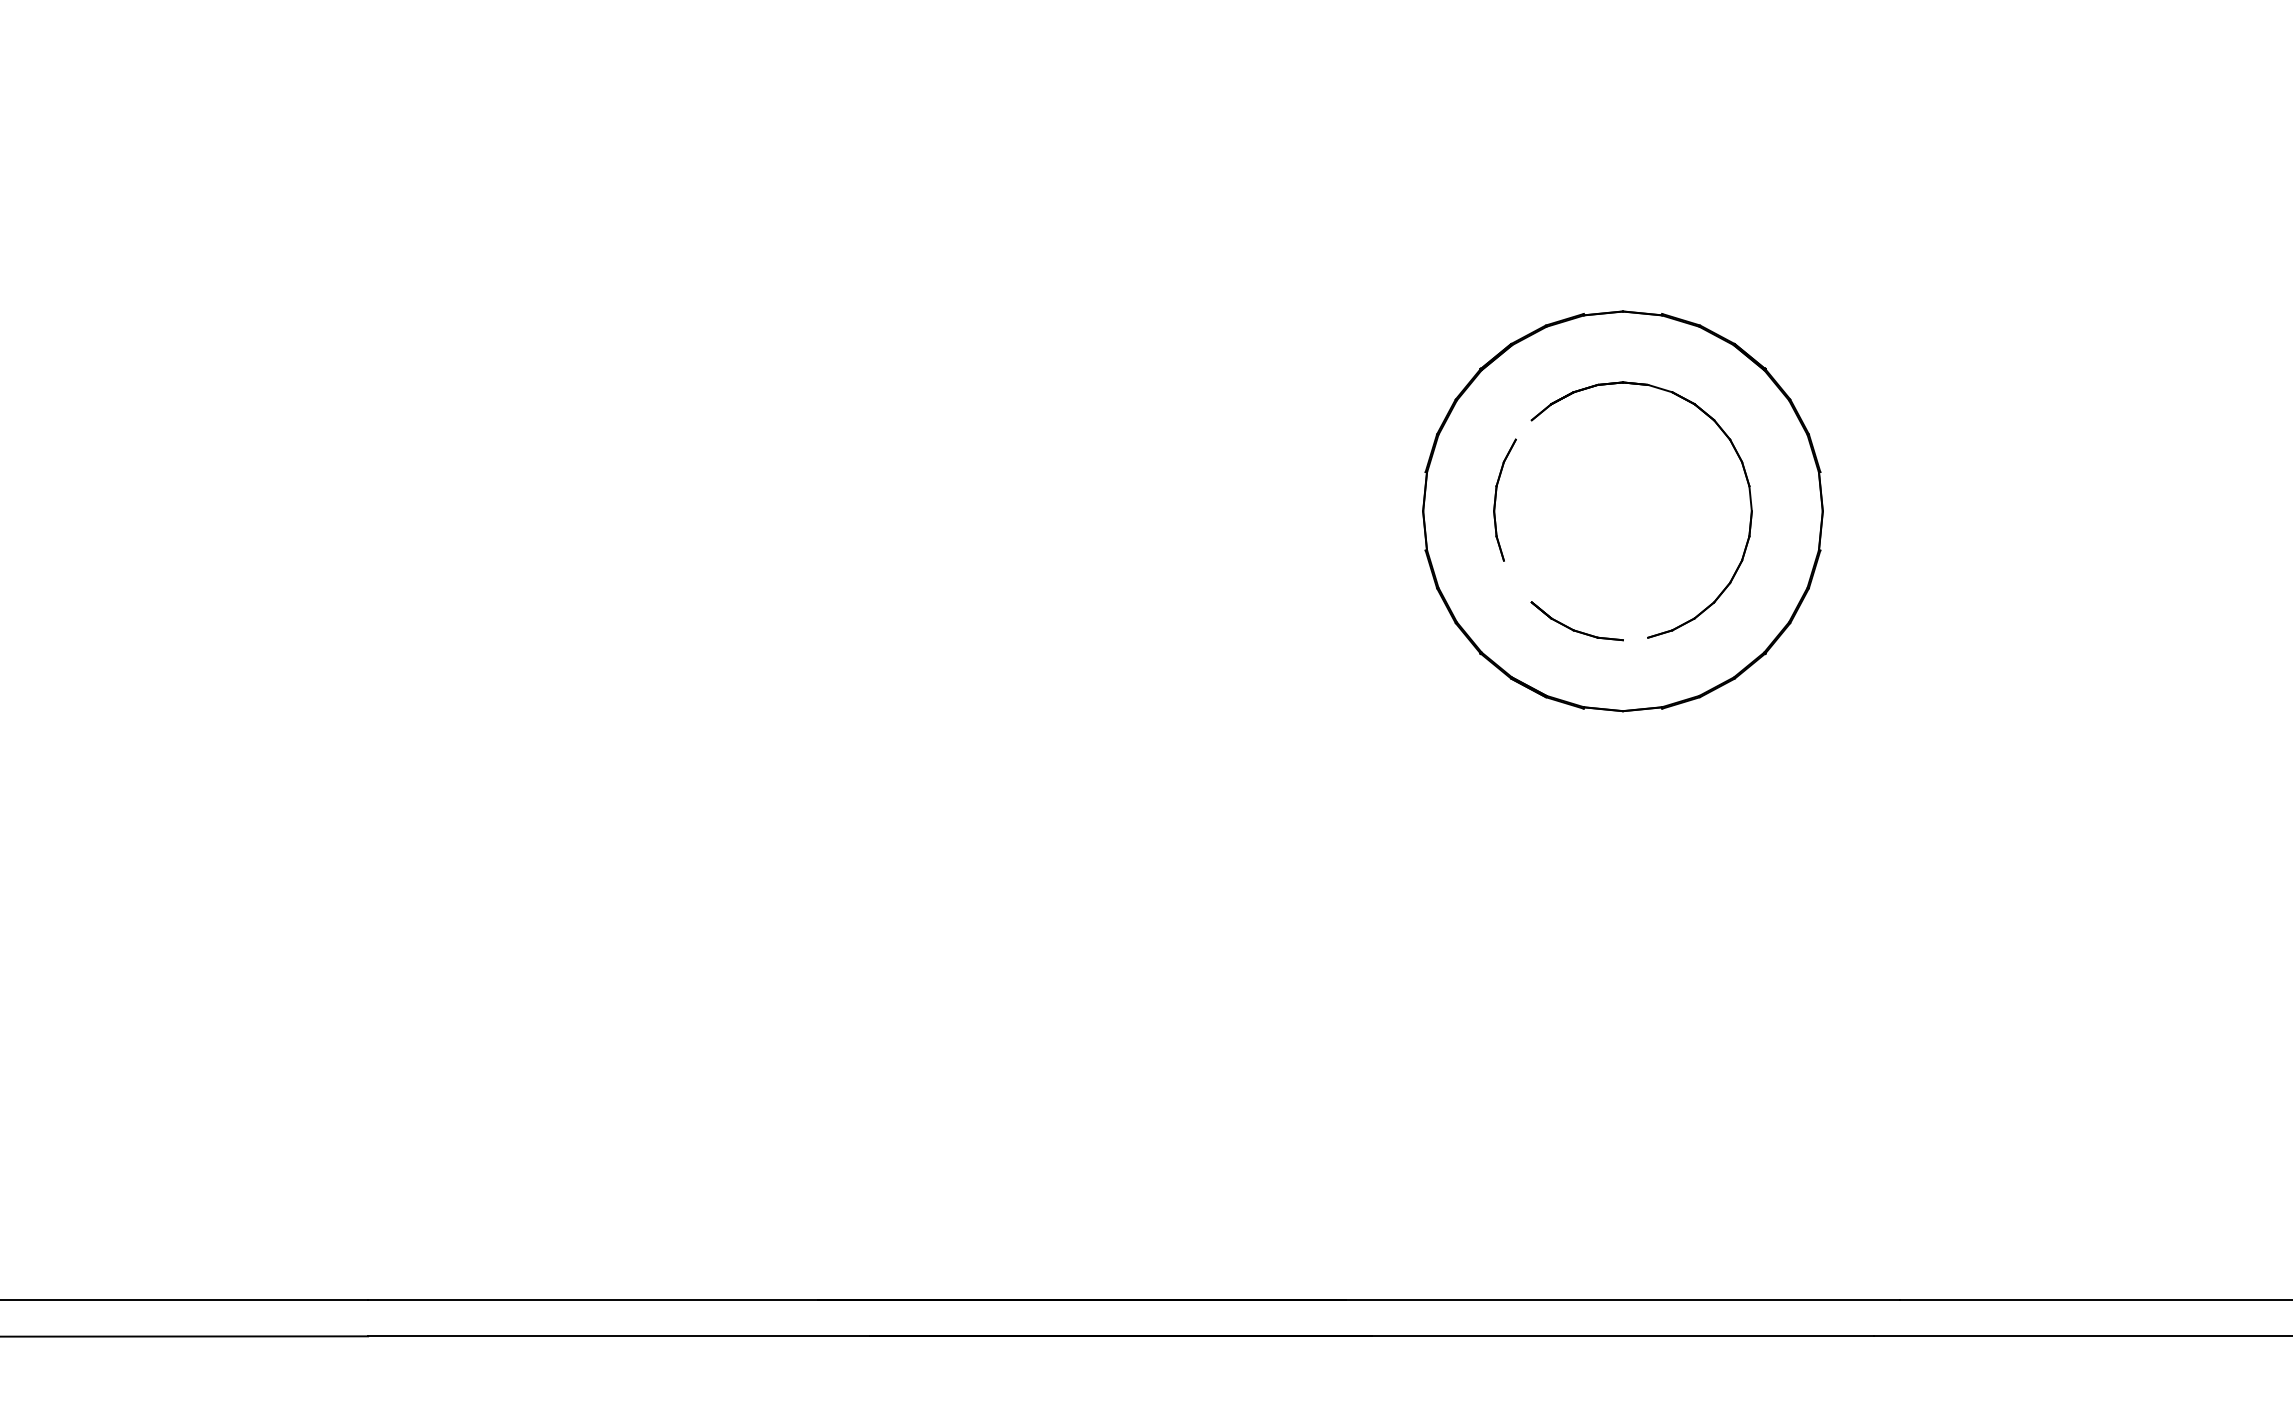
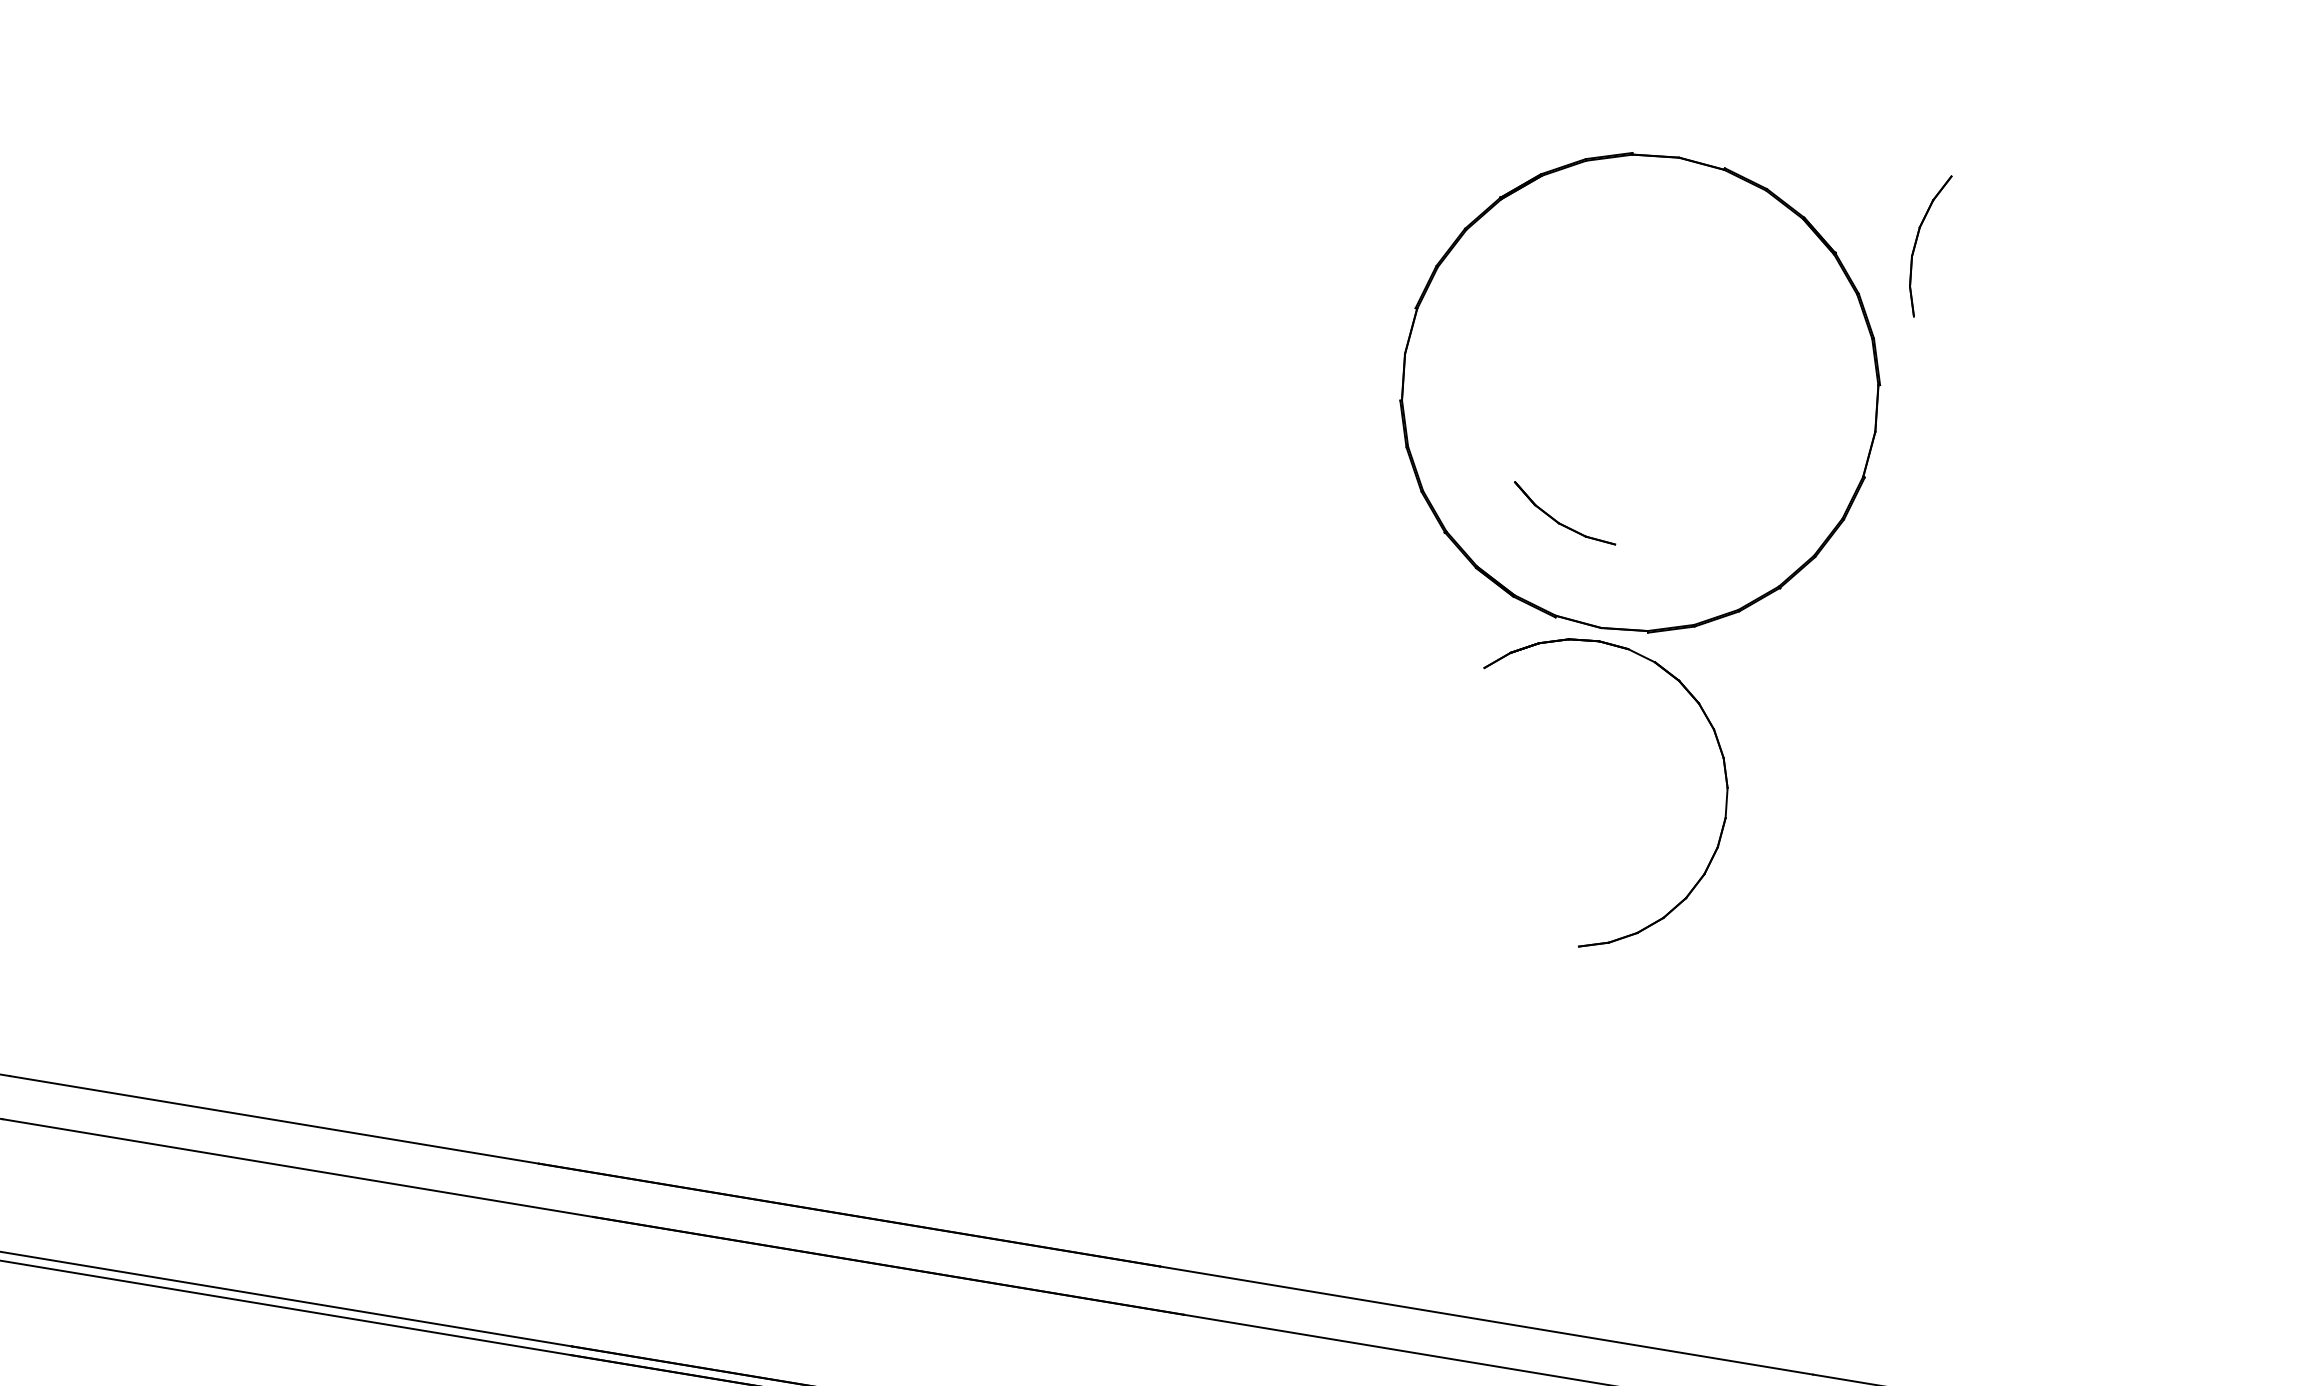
part: (1496, 499) -> (1917, 243), moved
part: (1749, 500) -> (1724, 804), moved

